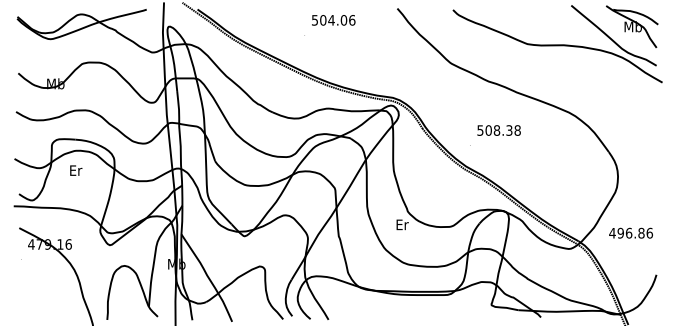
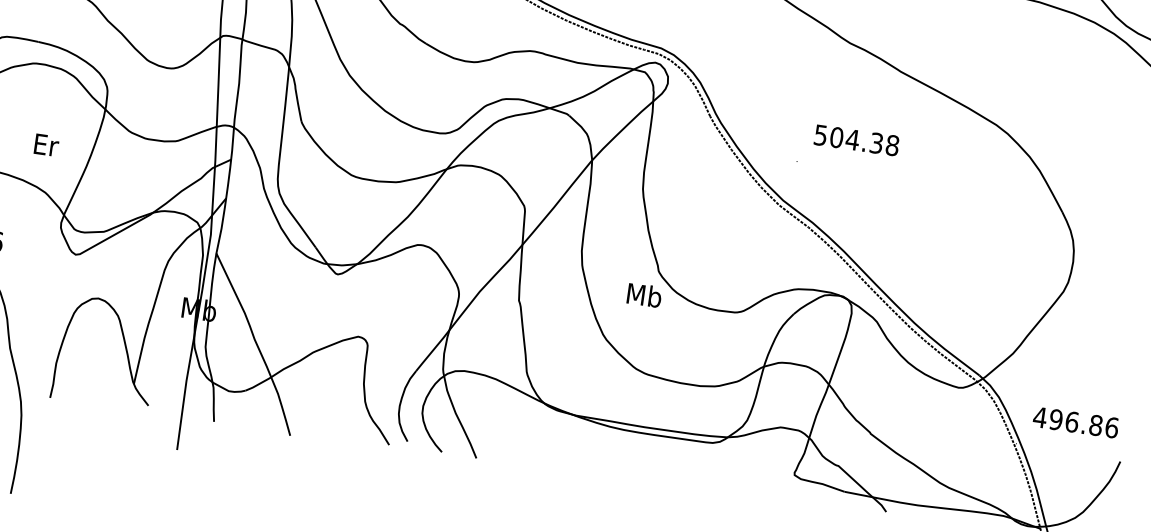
text: (496, 130) -> (851, 139), 508.38 -> 504.38
text: (76, 170) -> (47, 145), moved
text: (401, 224) -> (643, 294), Er -> Mb
text: (630, 232) -> (1075, 421), moved

